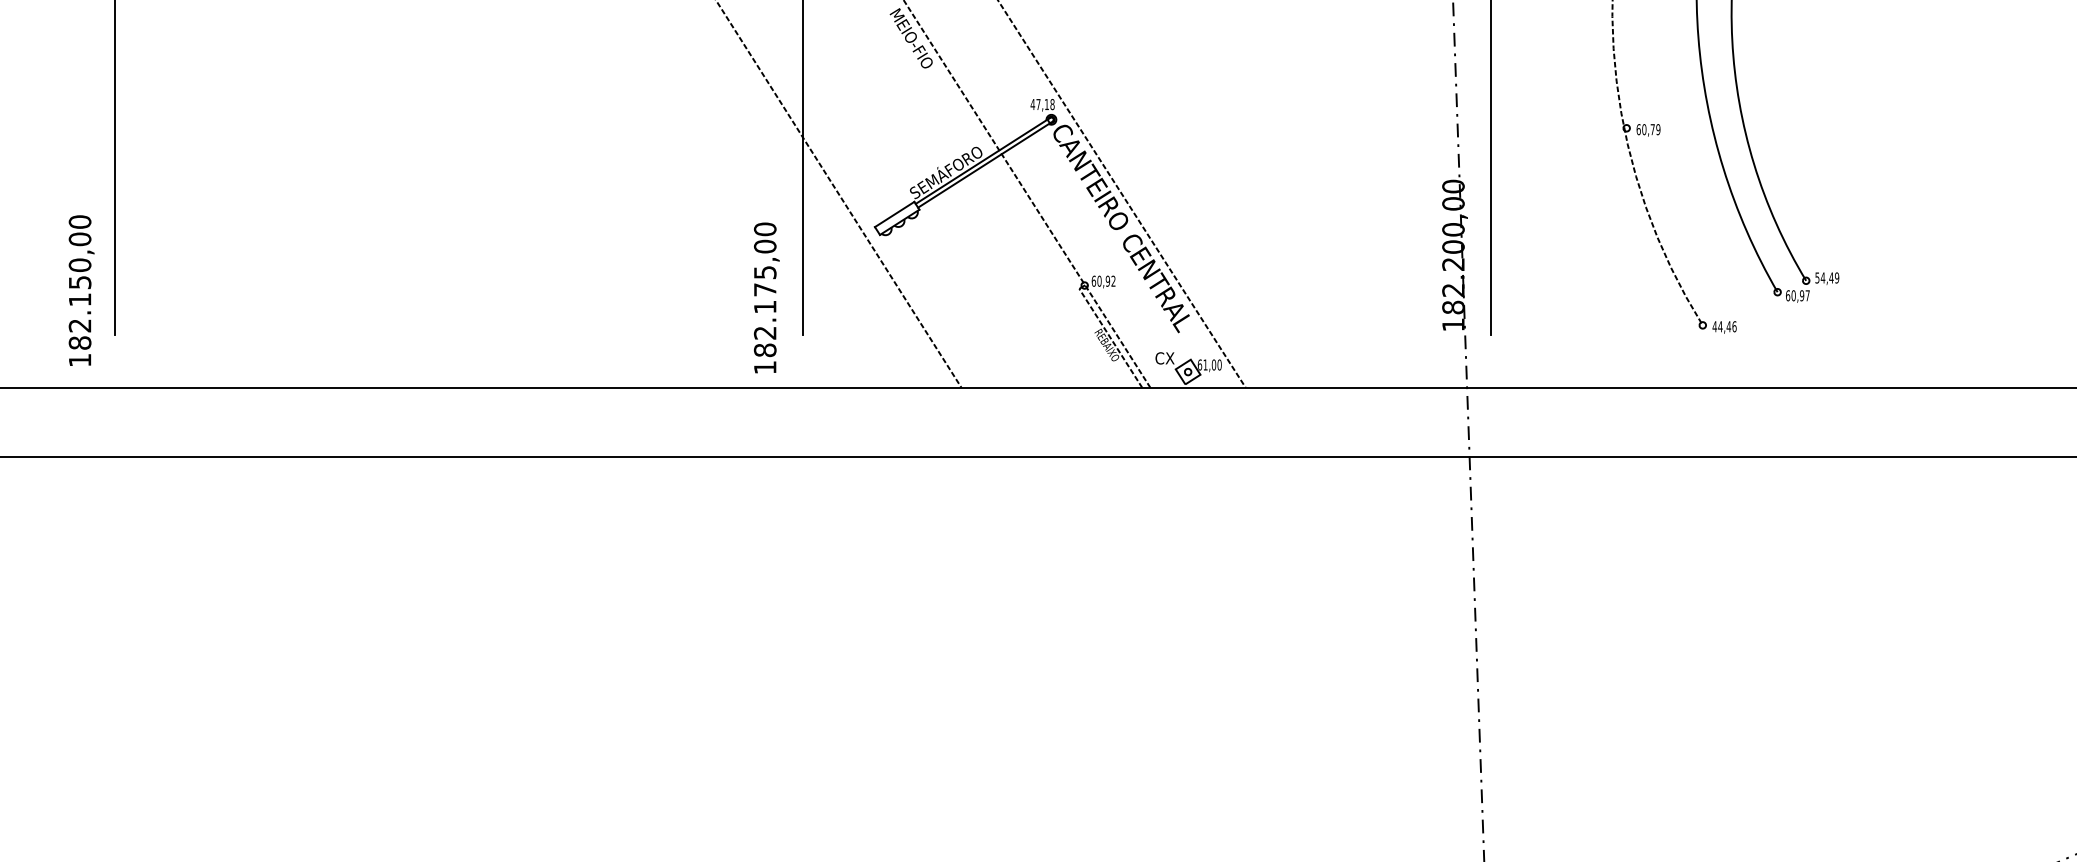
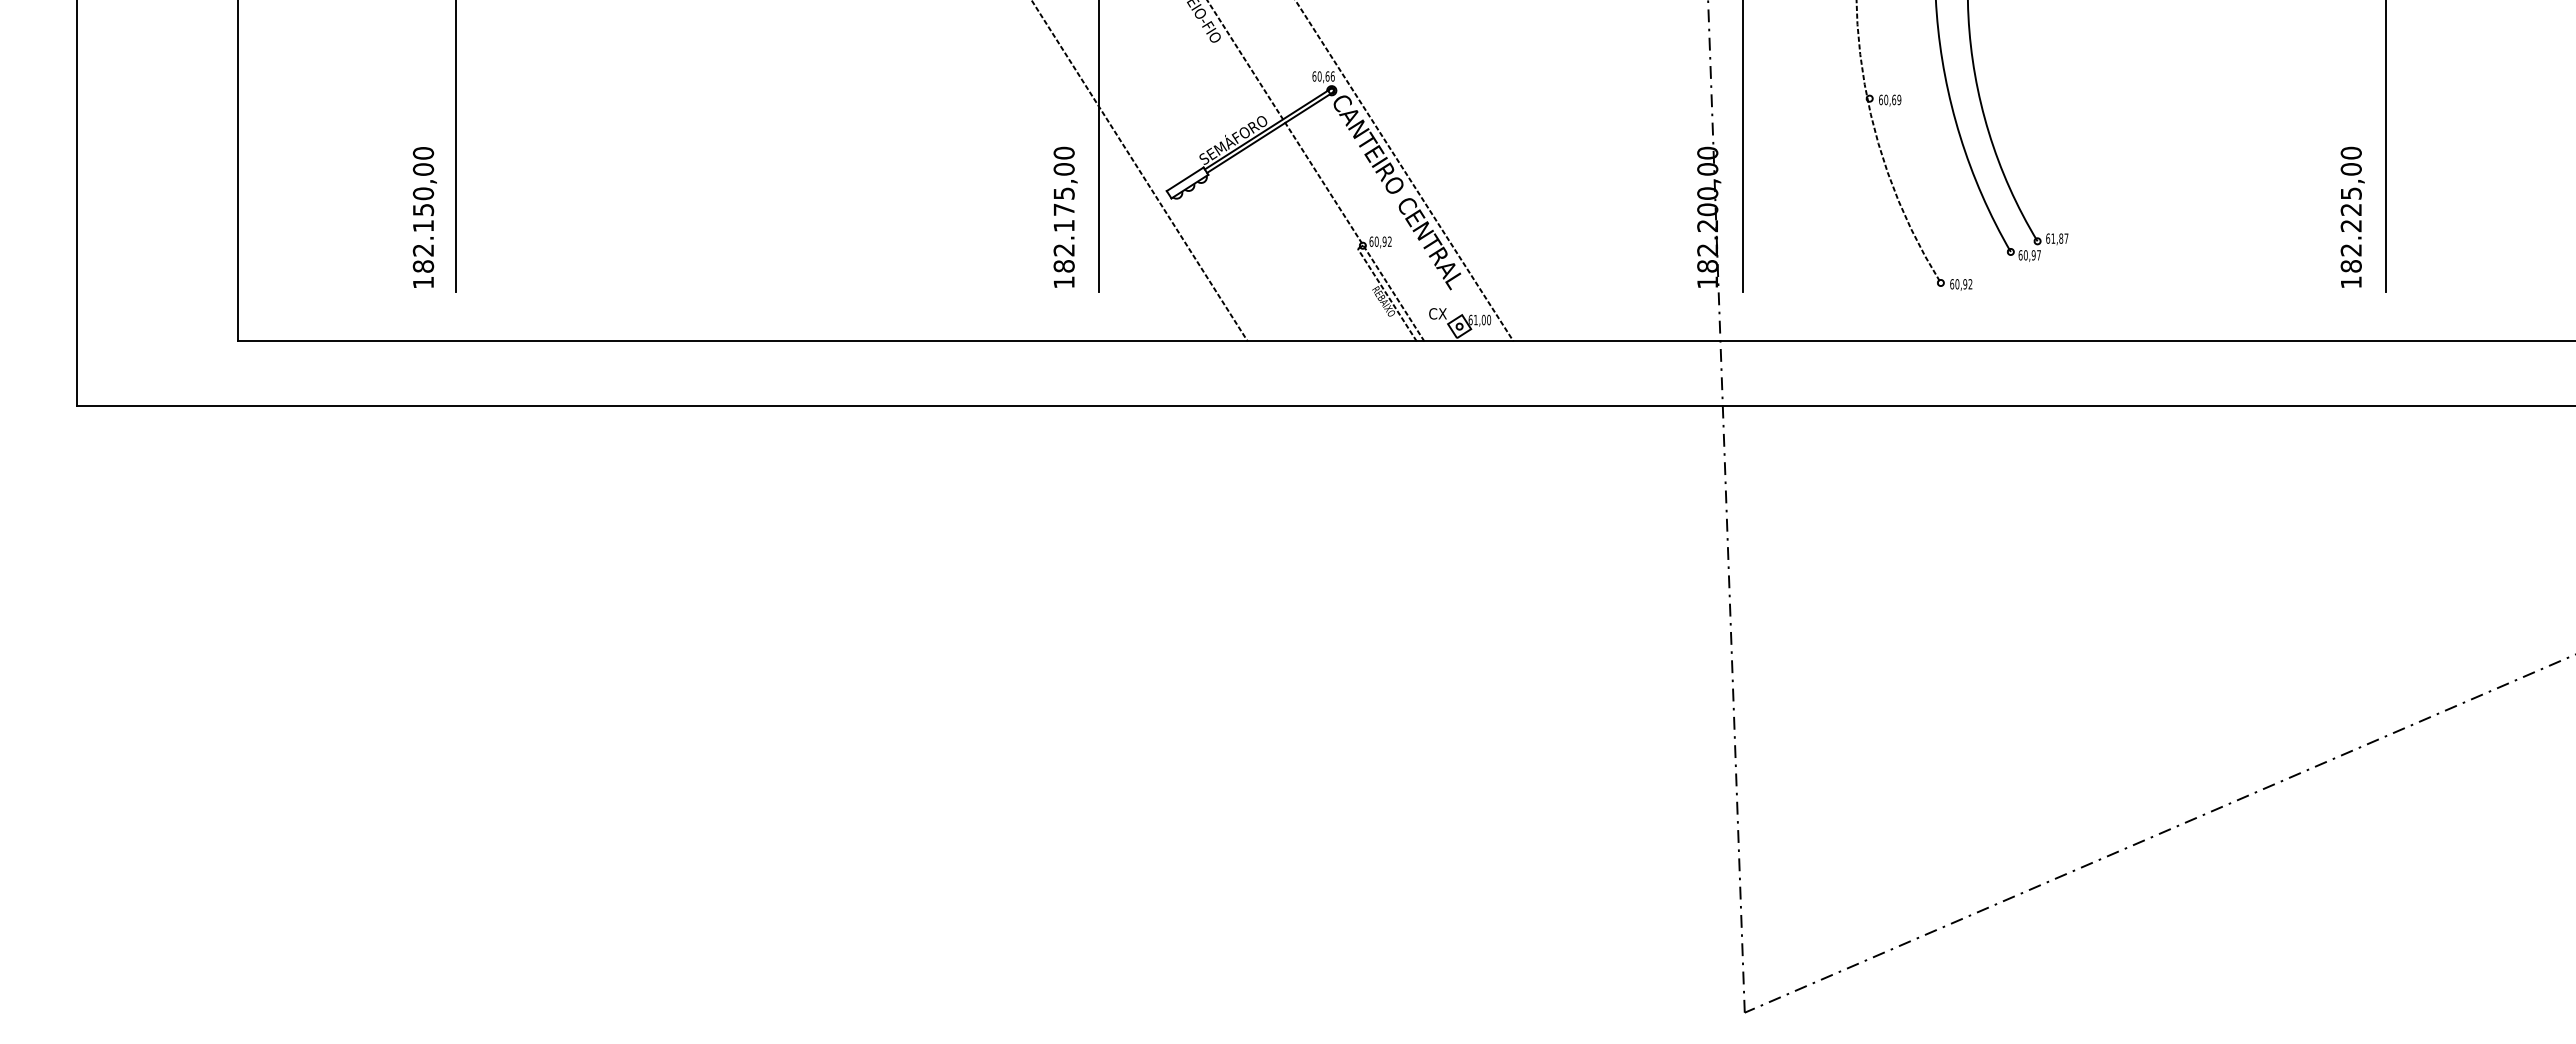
text: (1042, 104) -> (1323, 76), 47,18 -> 60,66
text: (1653, 129) -> (1894, 99), 60,79 -> 60,69
text: (1827, 277) -> (2057, 238), 54,49 -> 61,87
text: (81, 290) -> (424, 217), moved
text: (766, 297) -> (1065, 216), moved
text: (1724, 326) -> (1961, 284), 44,46 -> 60,92

